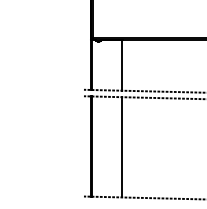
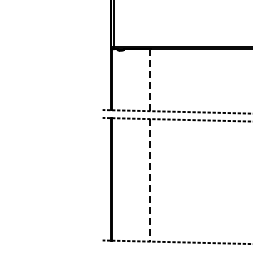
line: (122, 65) -> (149, 80), solid -> dashed
line: (122, 147) -> (149, 180), solid -> dashed

